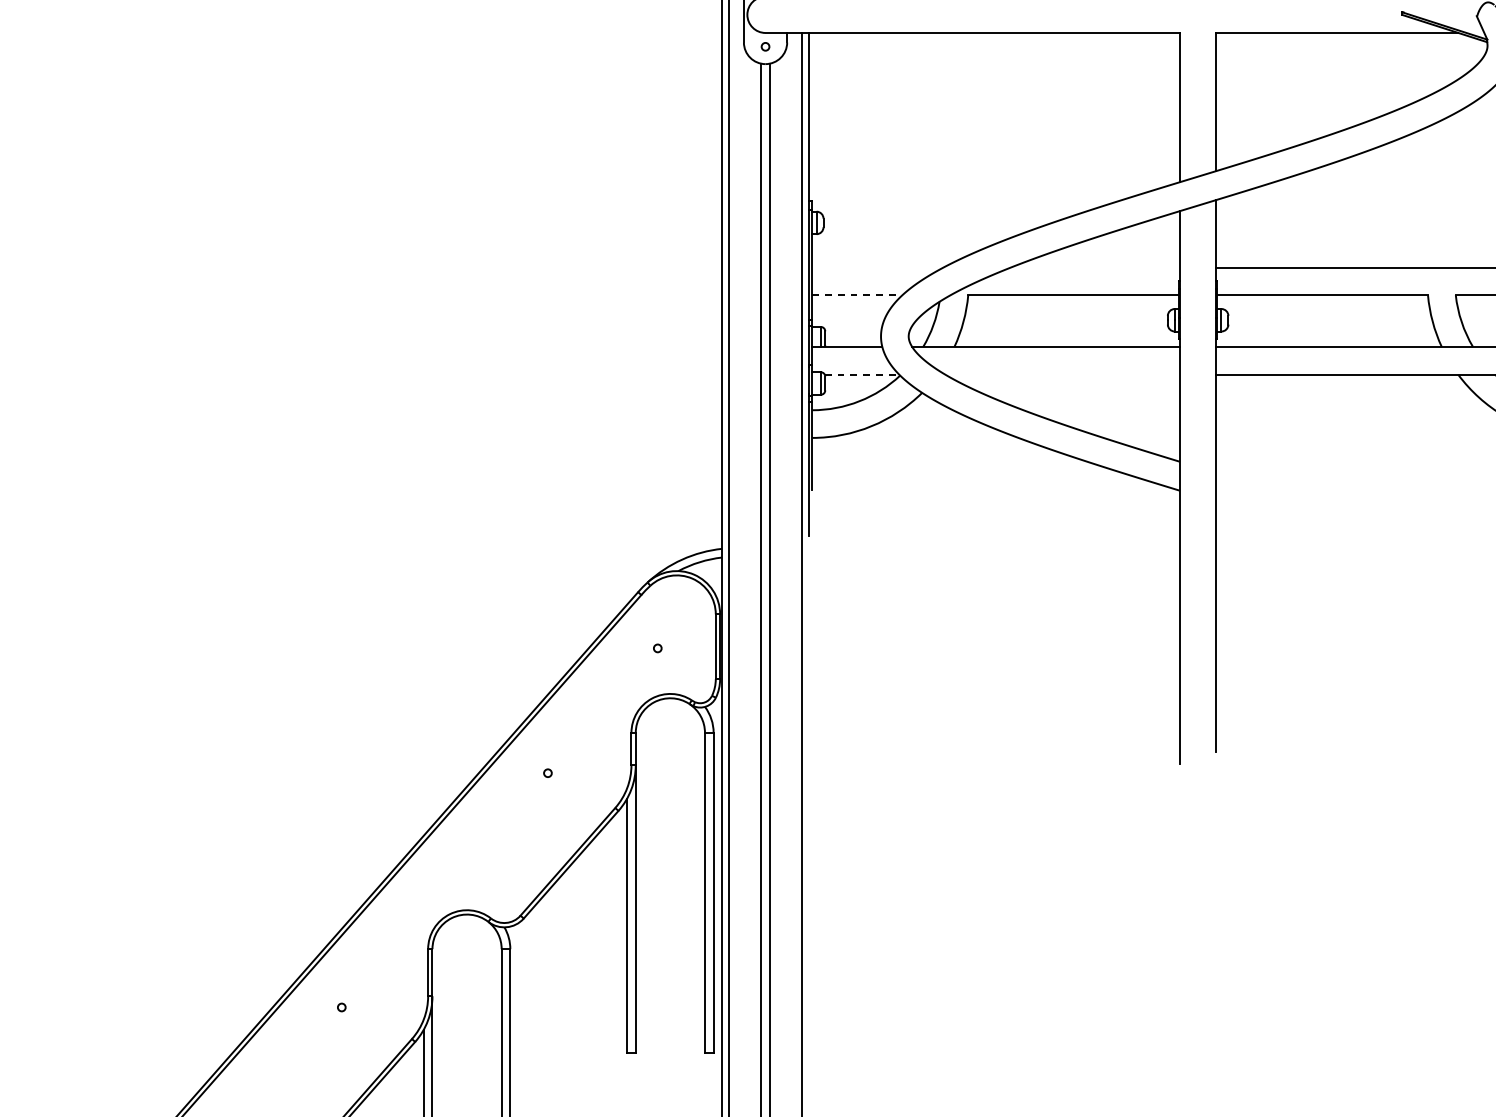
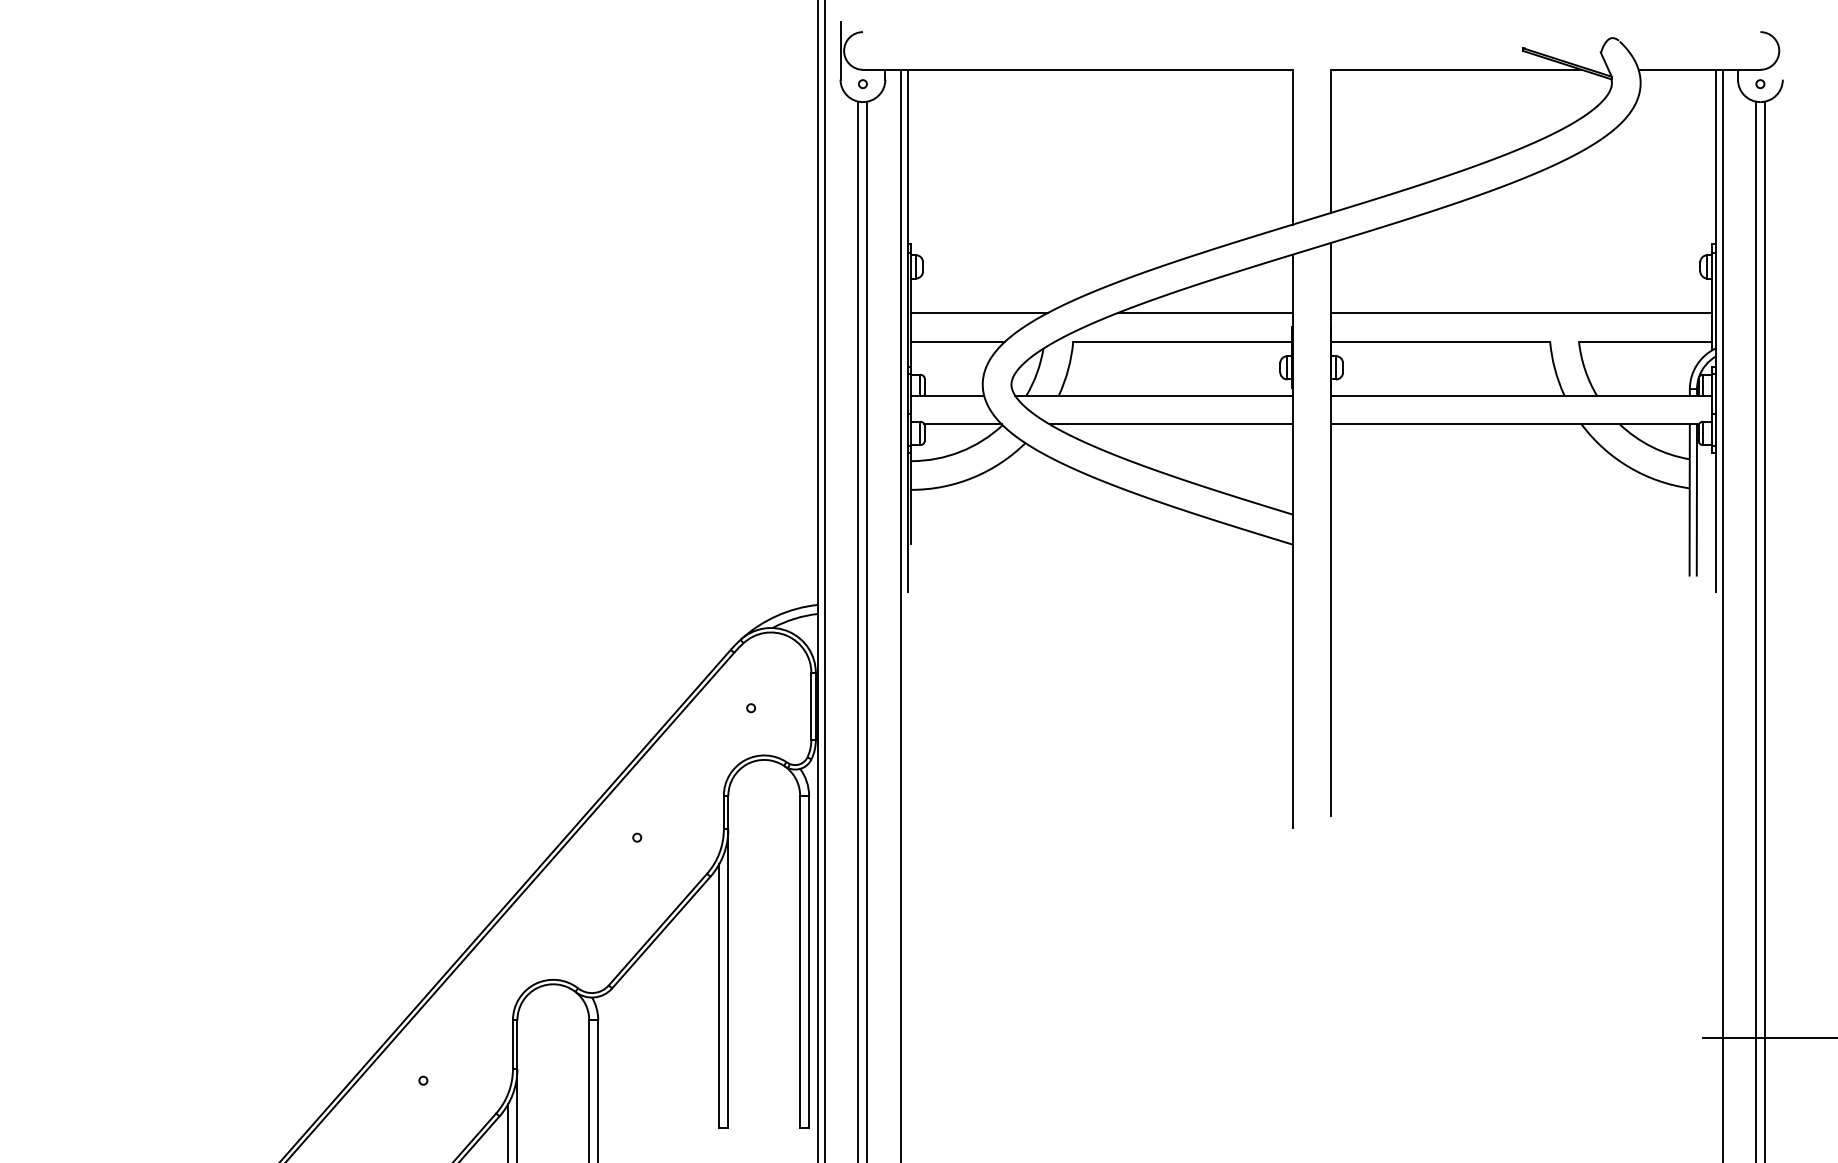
line: (877, 267) -> (979, 313), added
line: (1094, 267) -> (1204, 313), added
line: (857, 294) -> (958, 341), dashed -> solid
line: (862, 374) -> (963, 424), dashed -> solid
line: (1062, 374) -> (1170, 424), added

